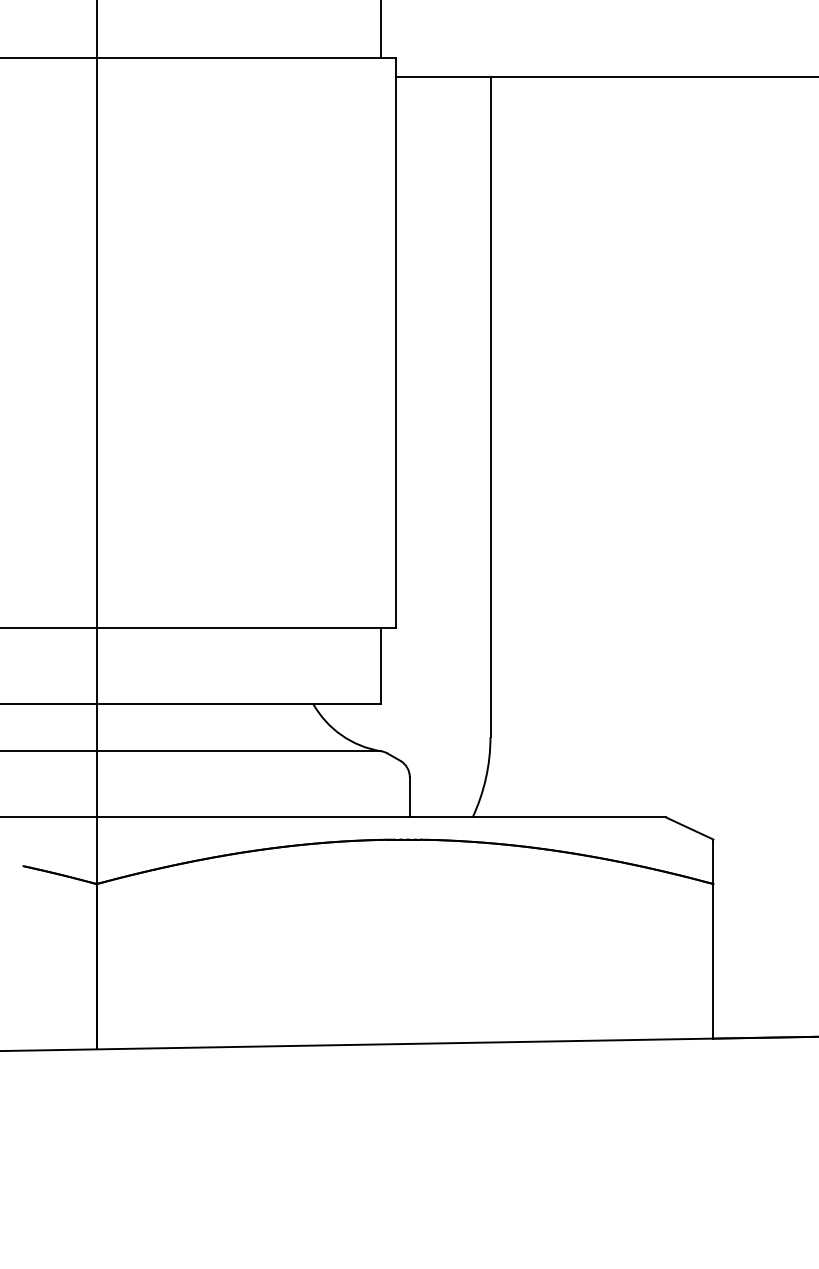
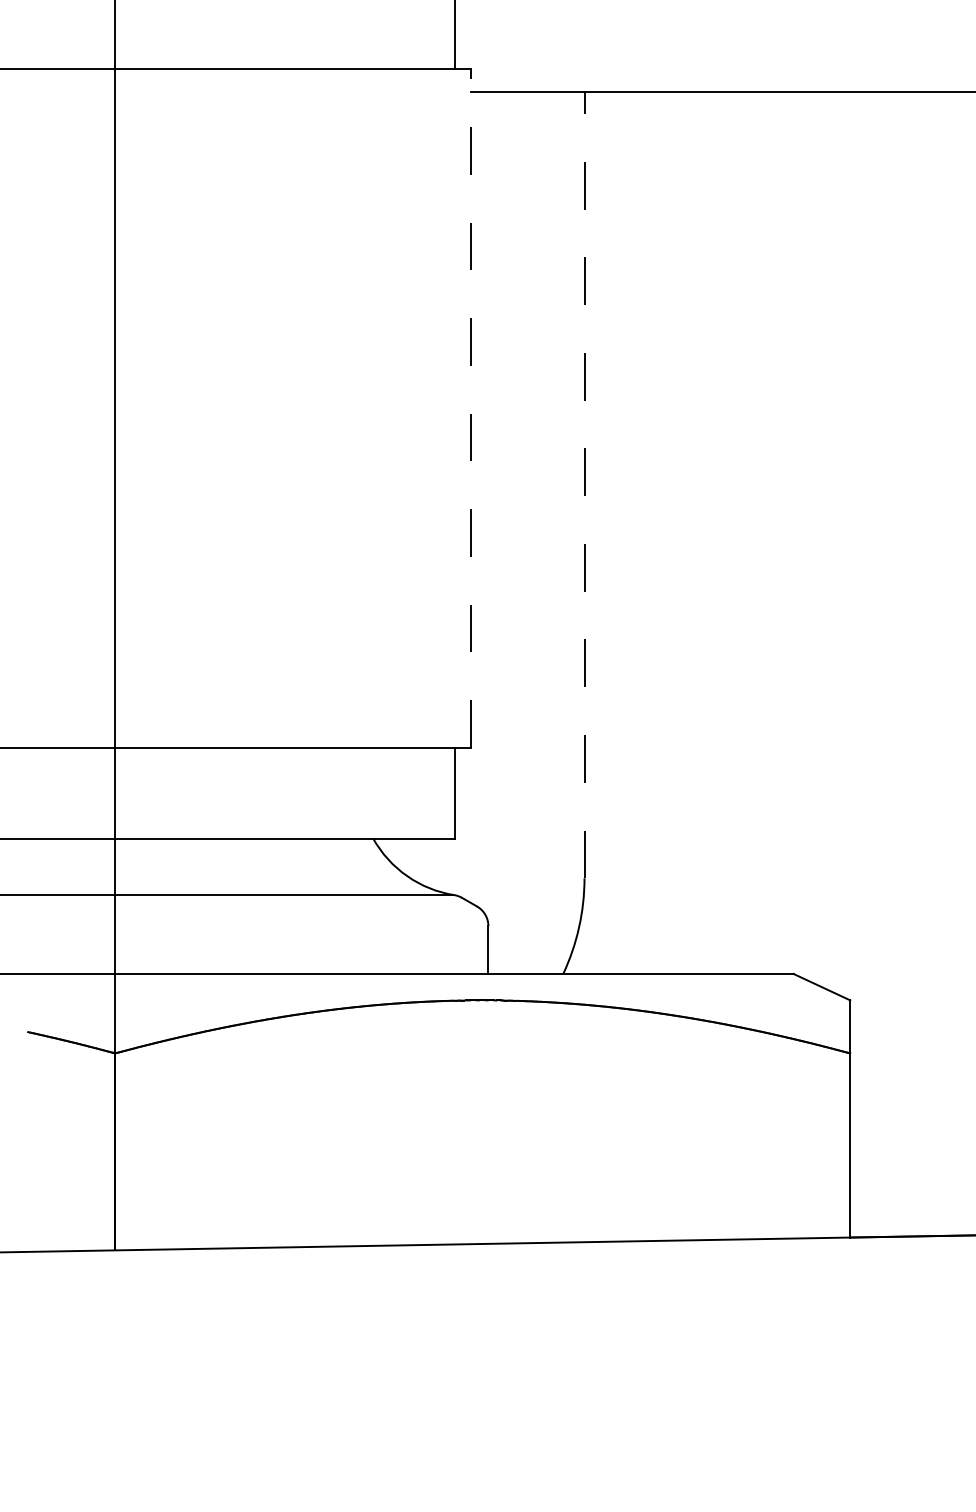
line: (395, 342) -> (471, 408), solid -> dashed
line: (490, 406) -> (584, 484), solid -> dashed

